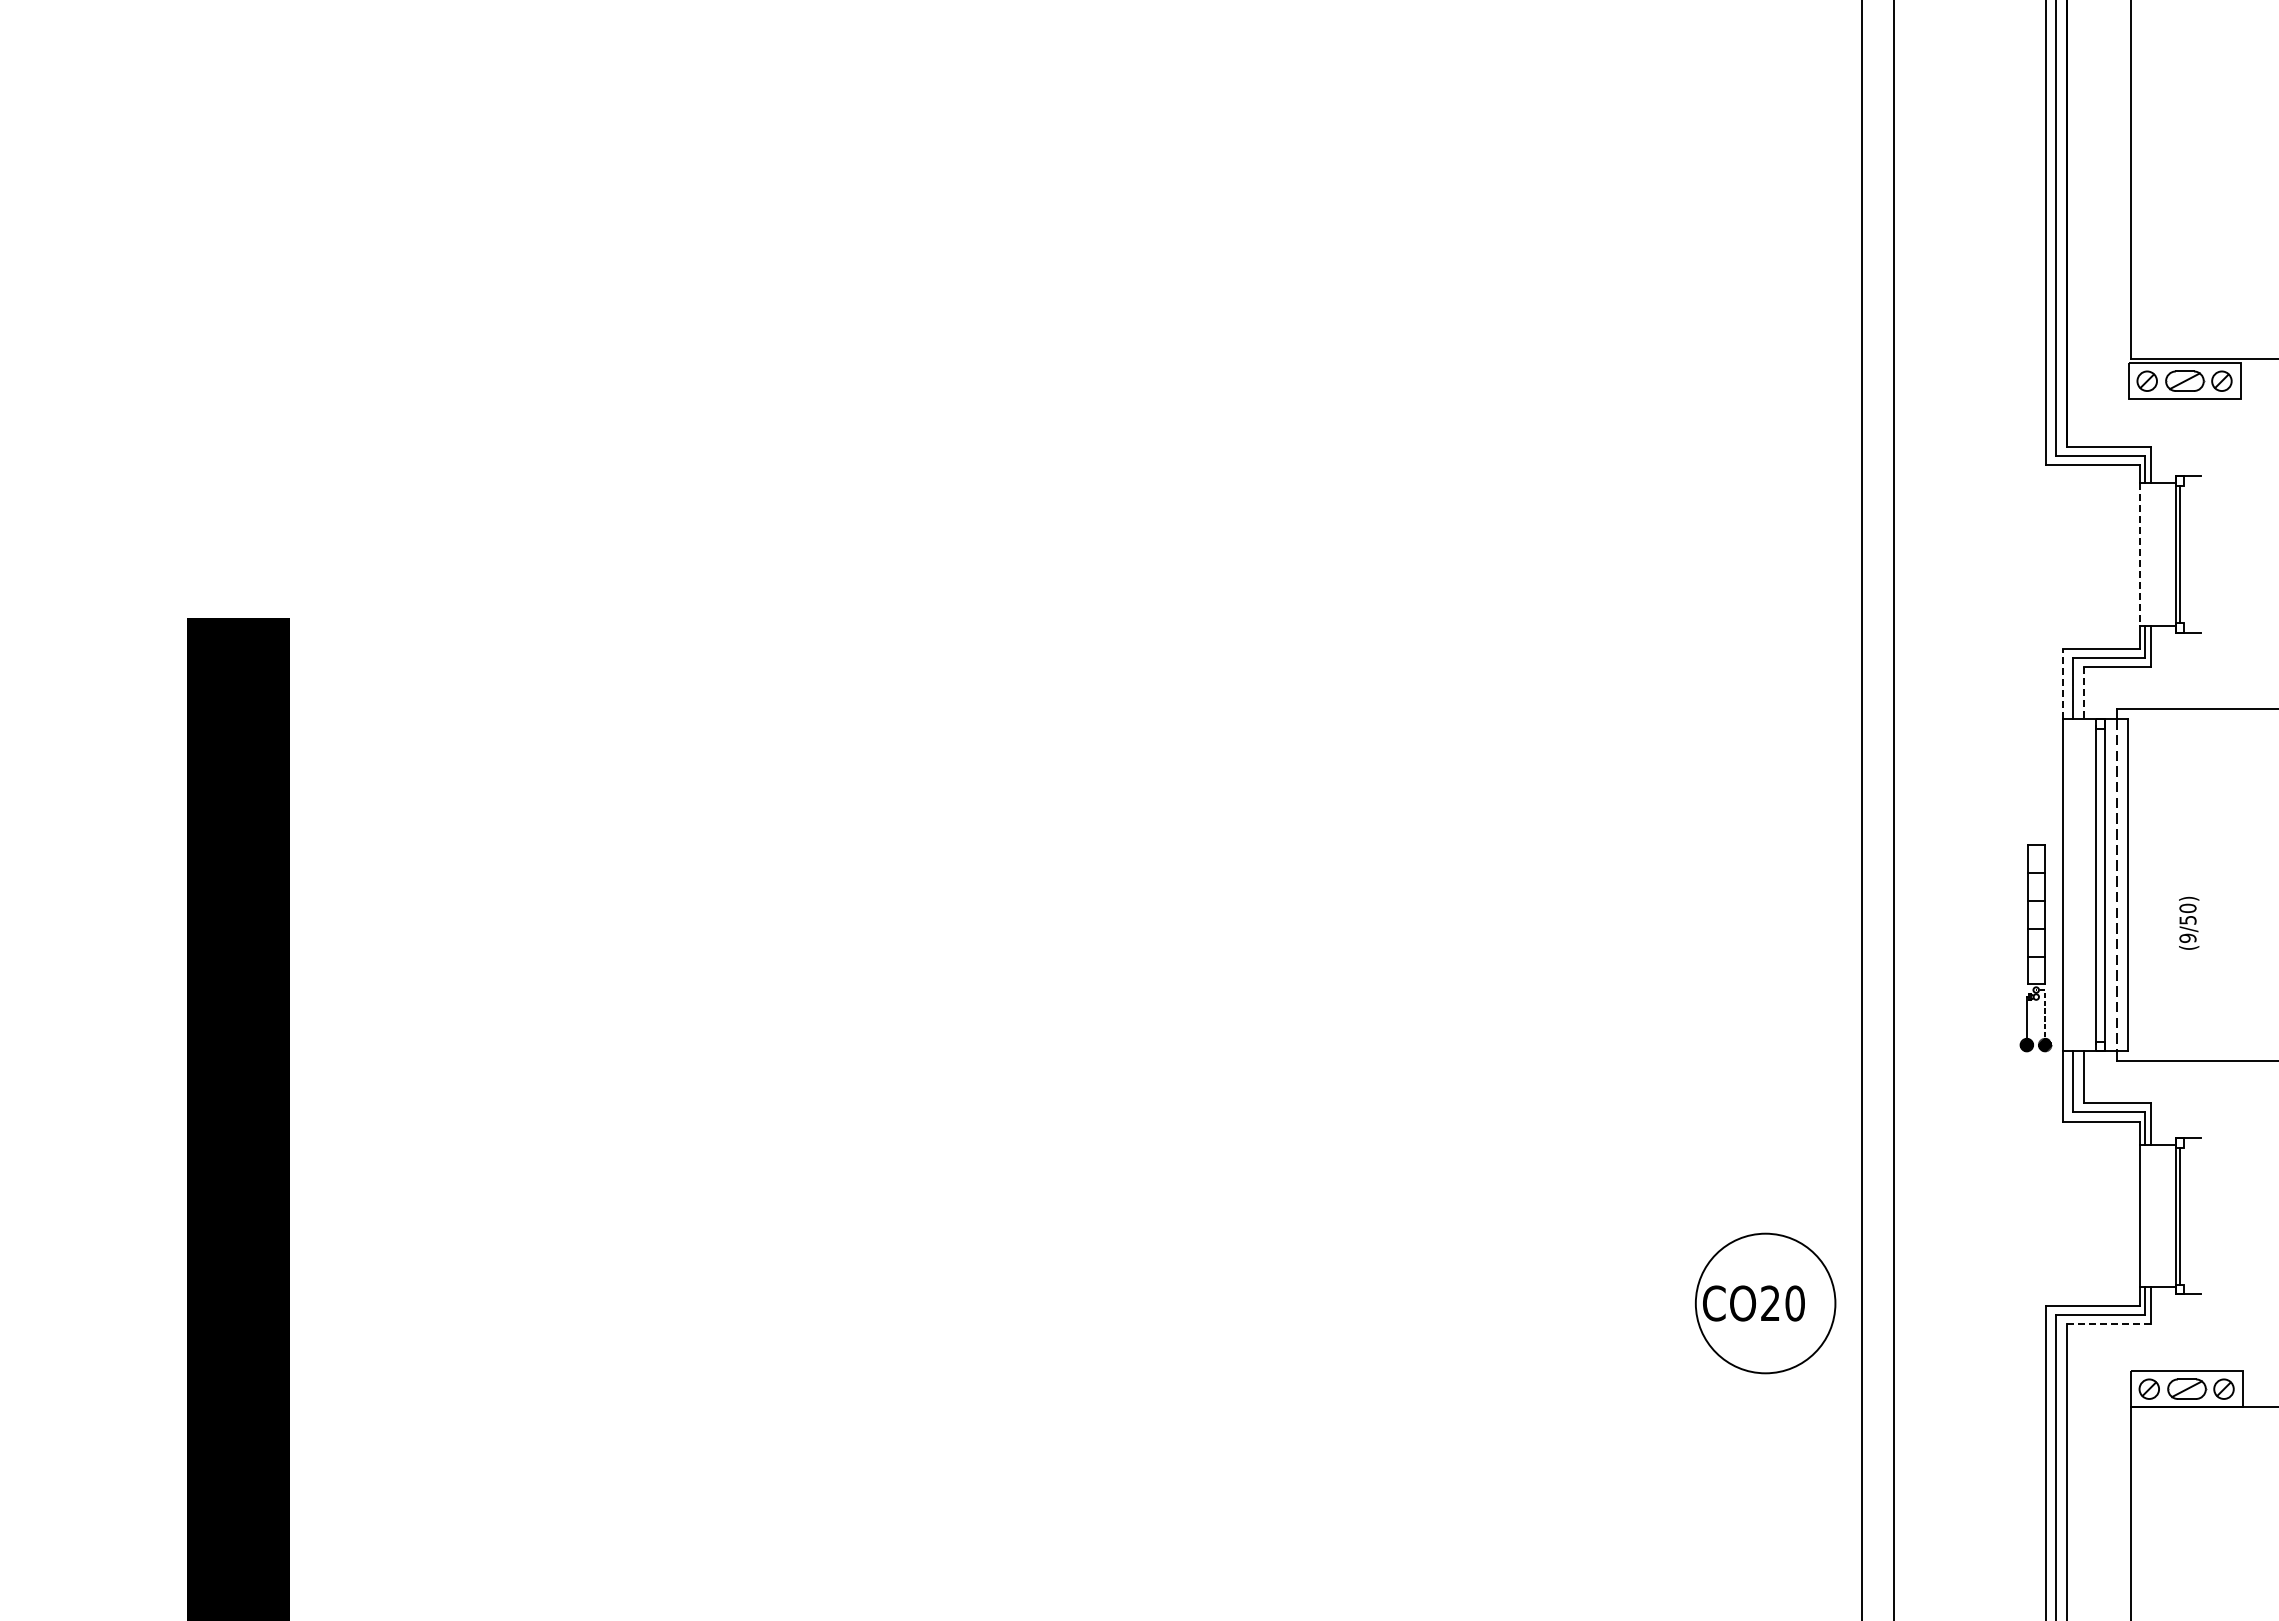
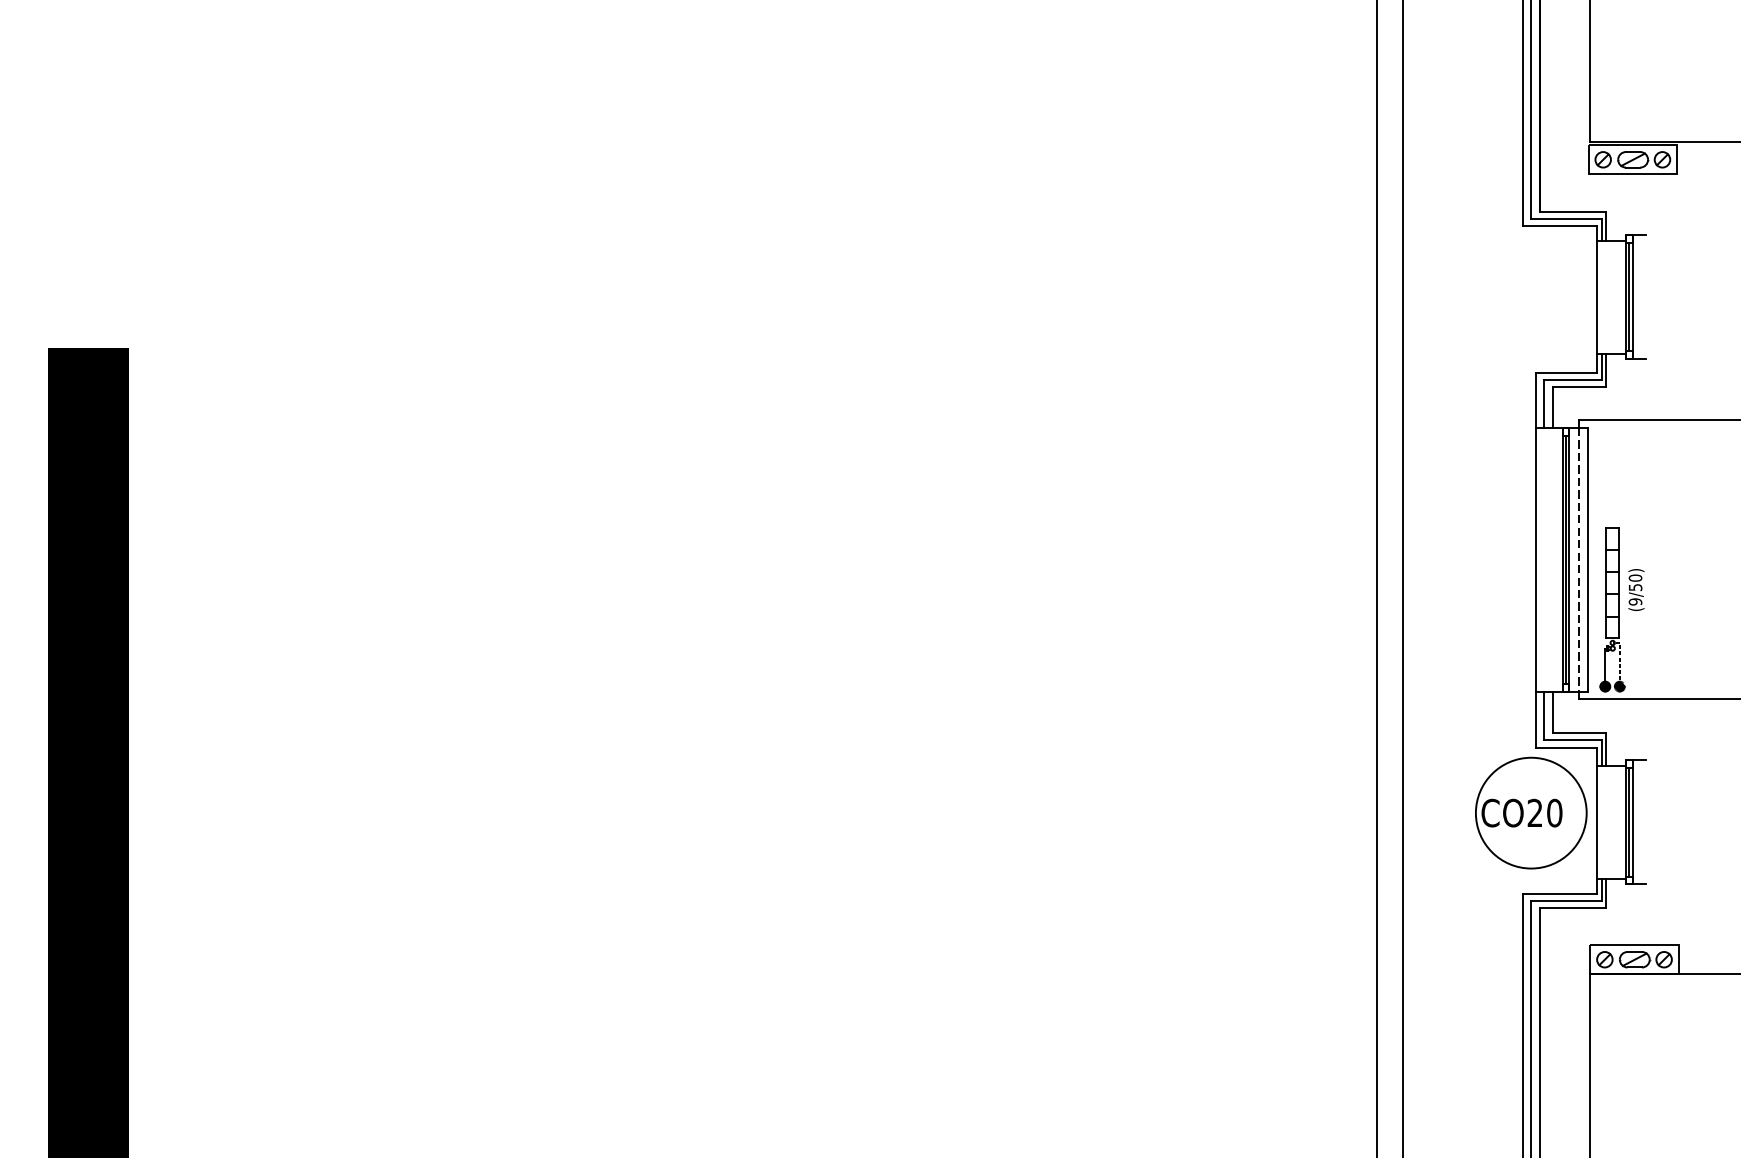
line: (2139, 554) -> (1597, 297), dashed -> solid
line: (2184, 554) -> (1632, 297), added
line: (2062, 684) -> (1535, 400), dashed -> solid
line: (2083, 693) -> (1552, 407), dashed -> solid
line: (2100, 884) -> (1566, 559), added
part: (2035, 948) -> (1612, 609), moved
line: (2184, 1215) -> (1632, 821), added
part: (1765, 1303) -> (1531, 813), moved
line: (2108, 1324) -> (1572, 908), dashed -> solid

